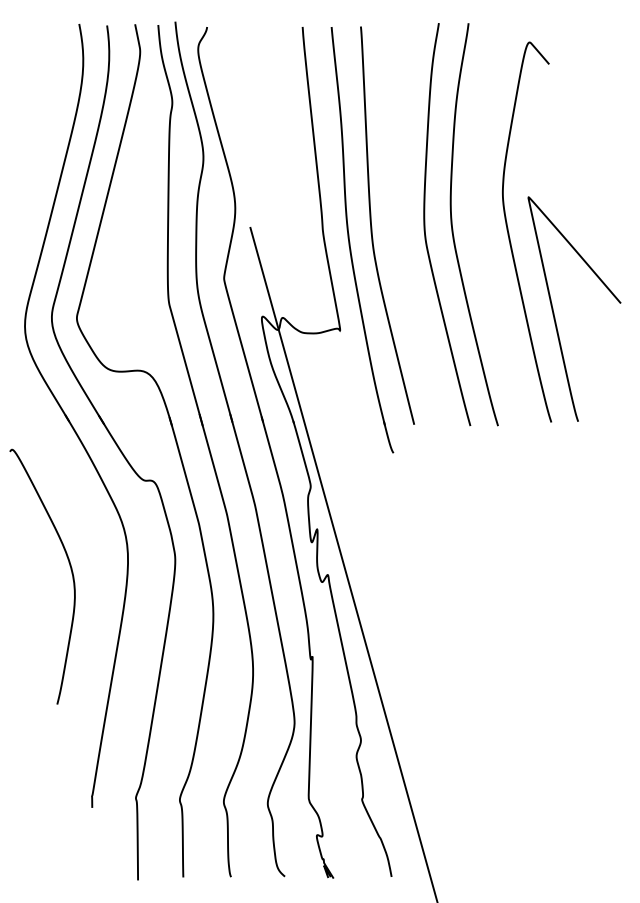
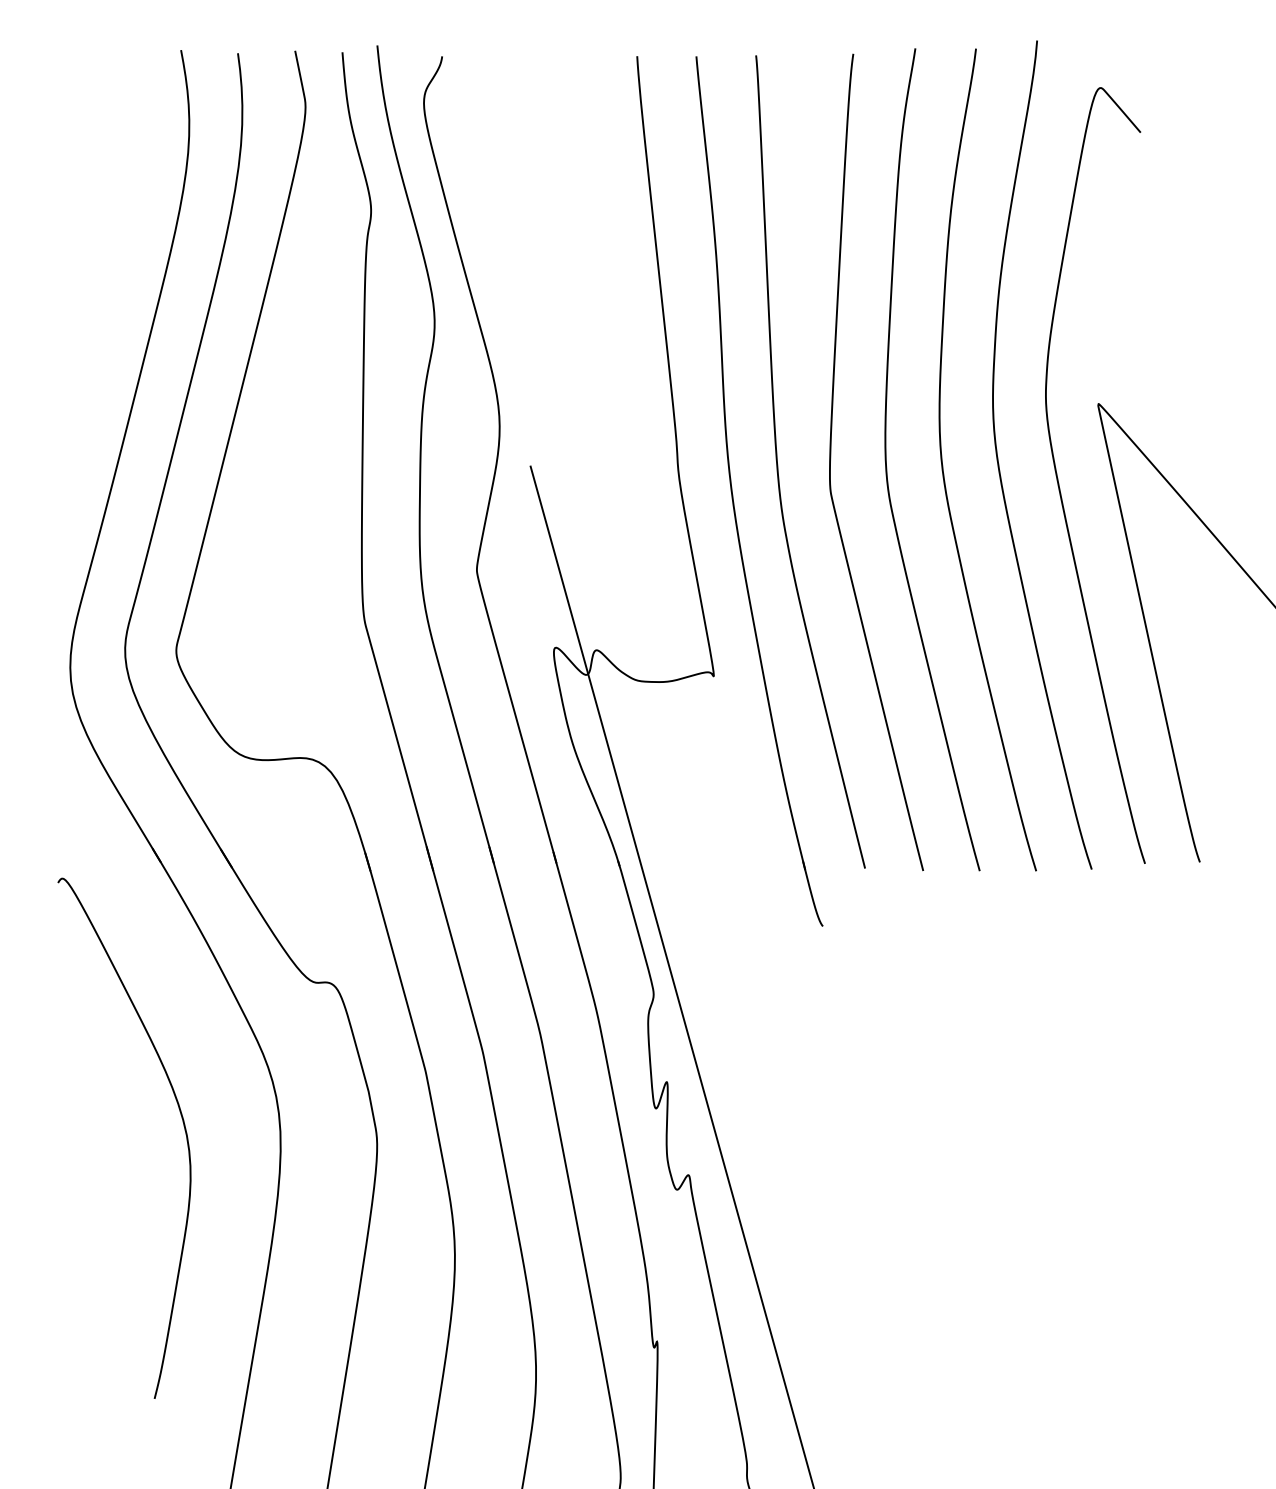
curve: (398, 224) -> (832, 459), added
curve: (480, 224) -> (1000, 459), added
curve: (69, 566) -> (179, 1117), moved

